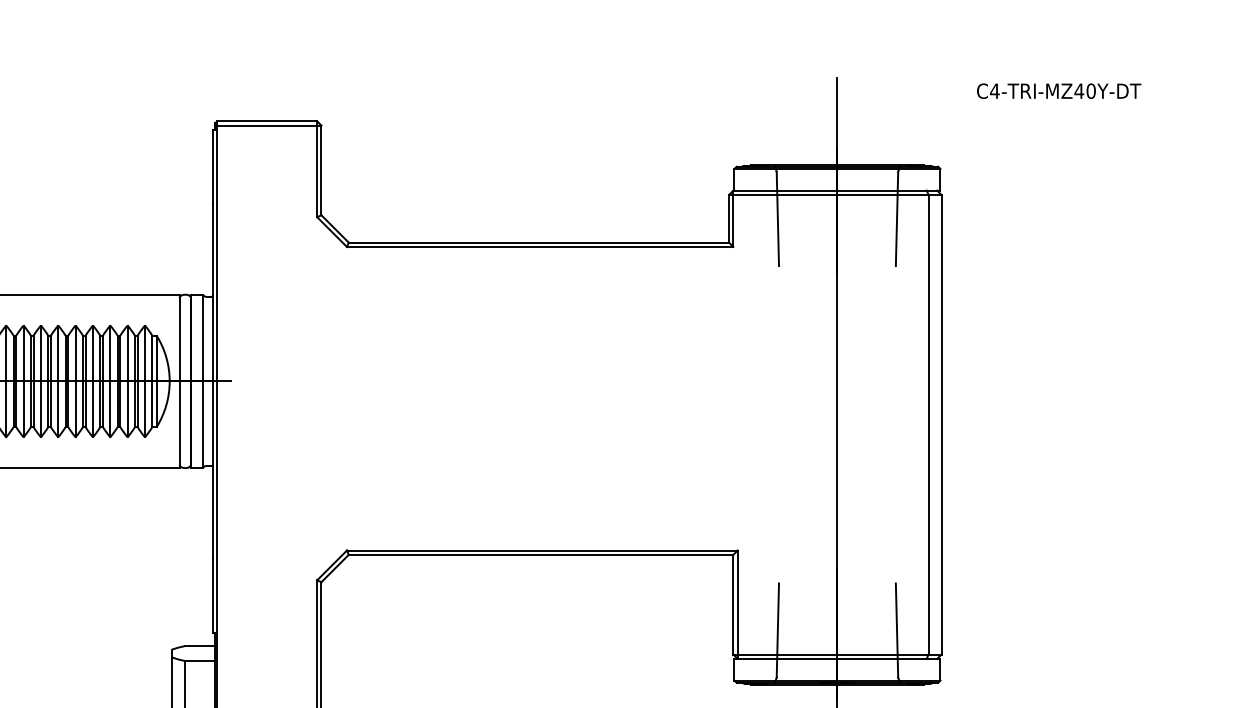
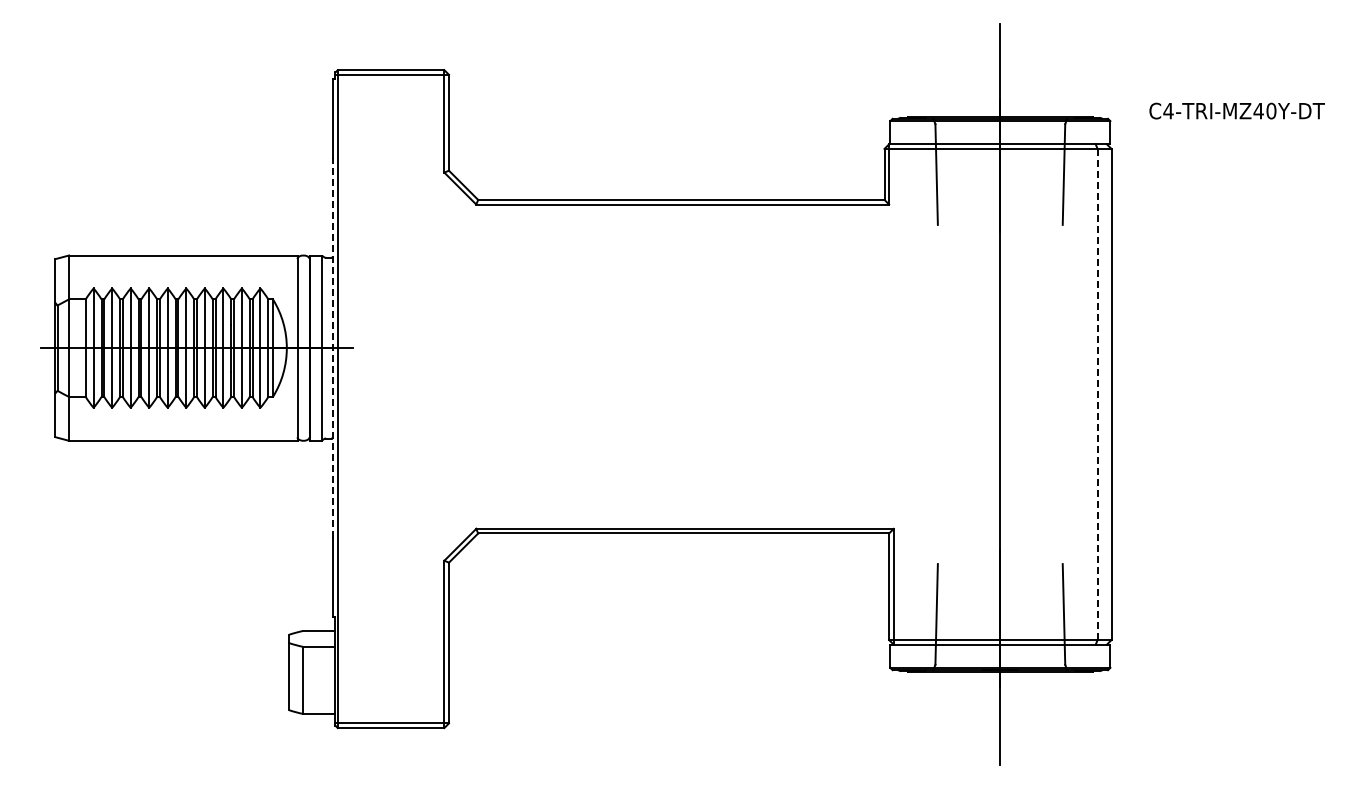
text: (1058, 90) -> (1236, 110), moved
line: (213, 380) -> (333, 347), solid -> dashed
line: (928, 424) -> (1097, 394), solid -> dashed

